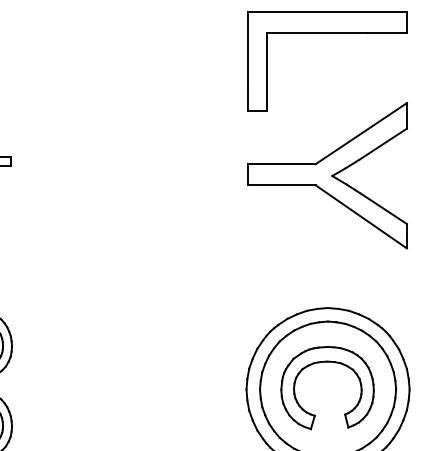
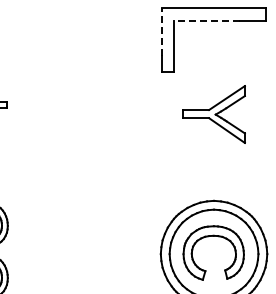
line: (316, 33) -> (206, 21), solid -> dashed
line: (249, 48) -> (162, 31), solid -> dashed
part: (327, 175) -> (213, 114), size x0.6

